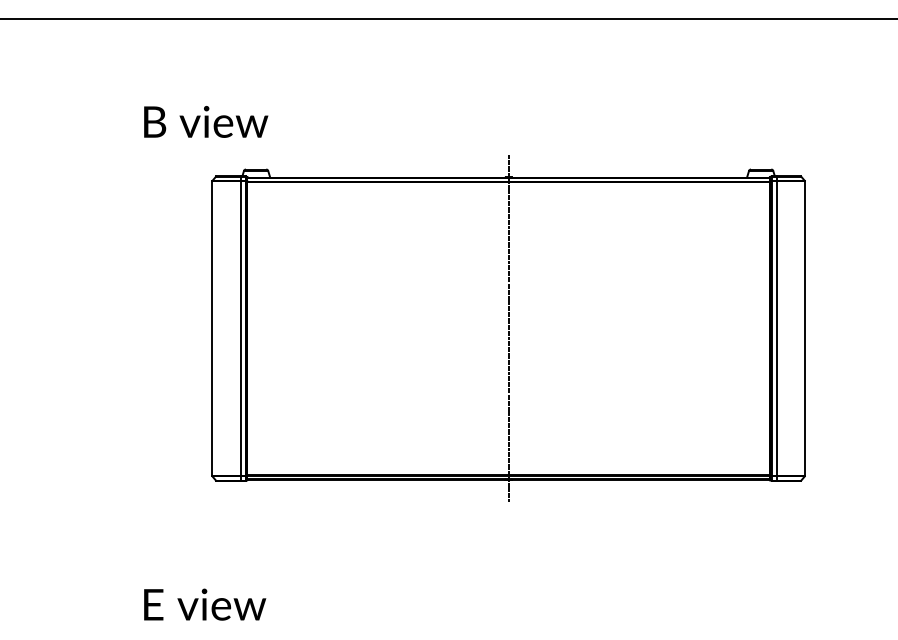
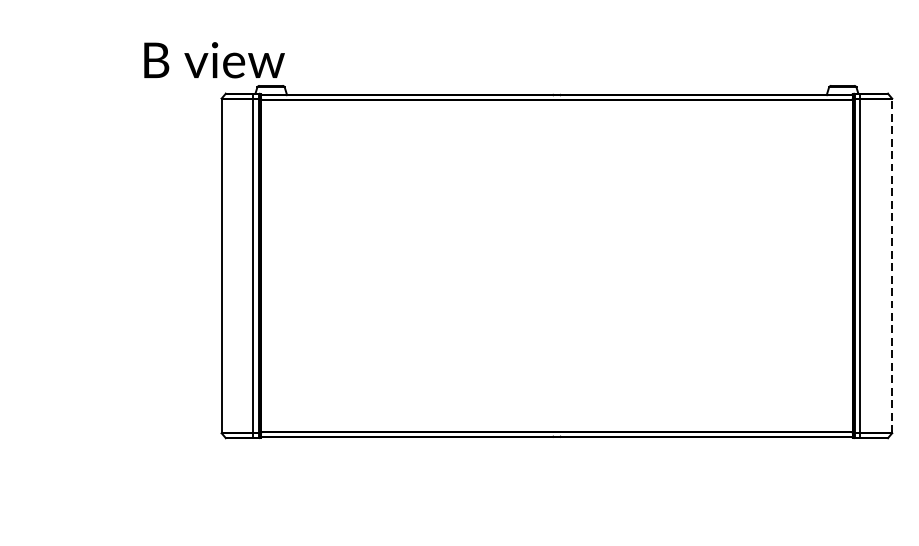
text: (206, 121) -> (214, 59), moved
line: (508, 328) -> (556, 265), removed
line: (804, 328) -> (891, 265), solid -> dashed

